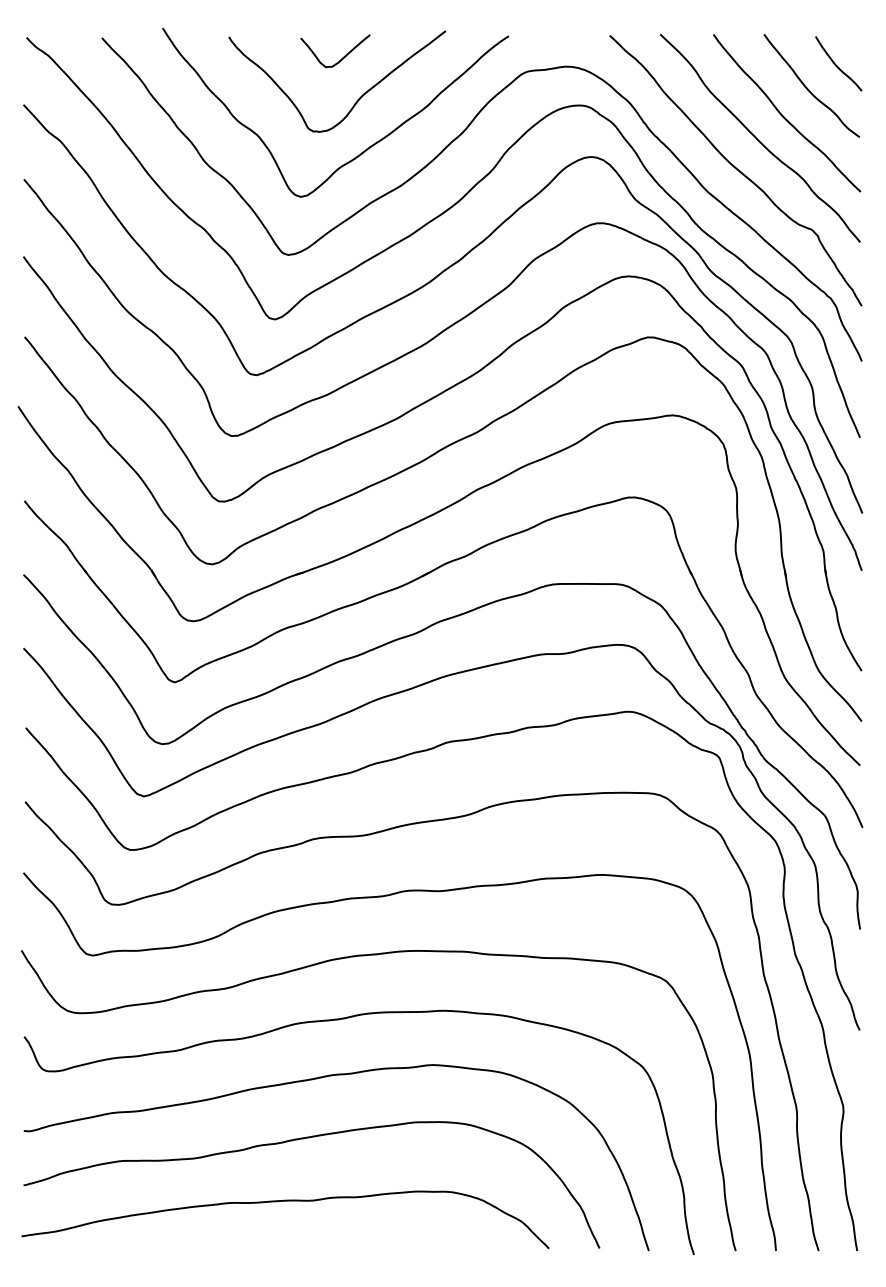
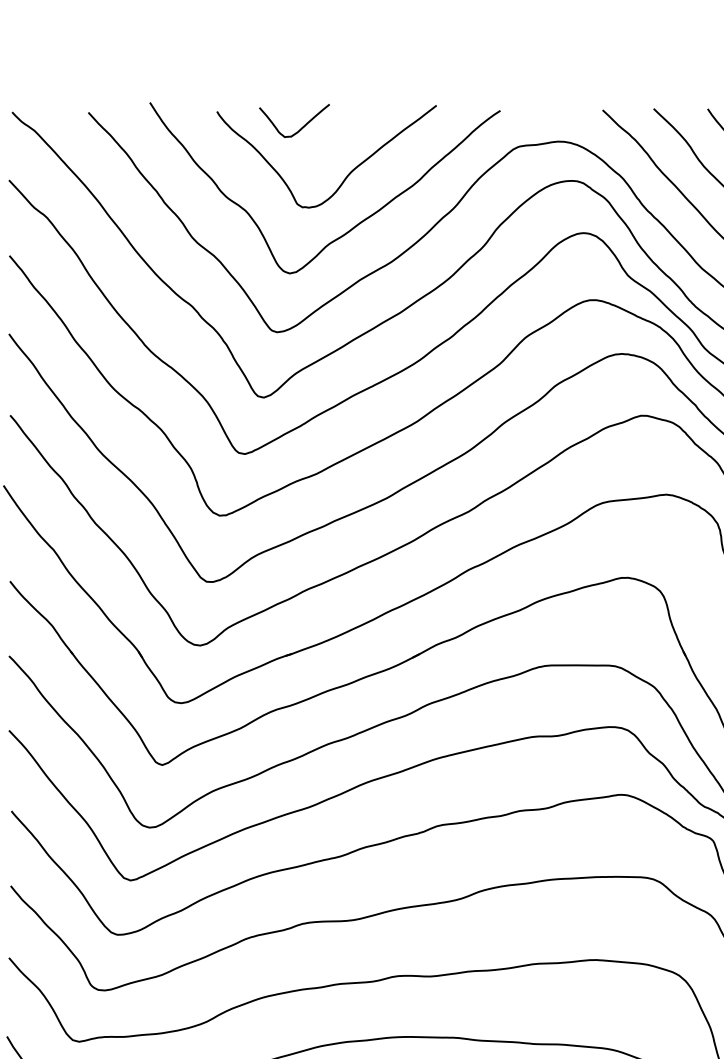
curve: (342, 57) -> (301, 127), moved

